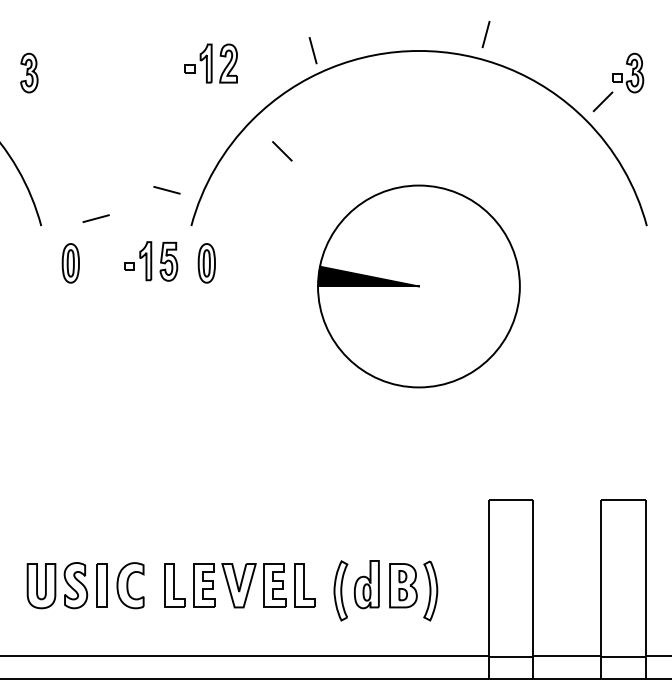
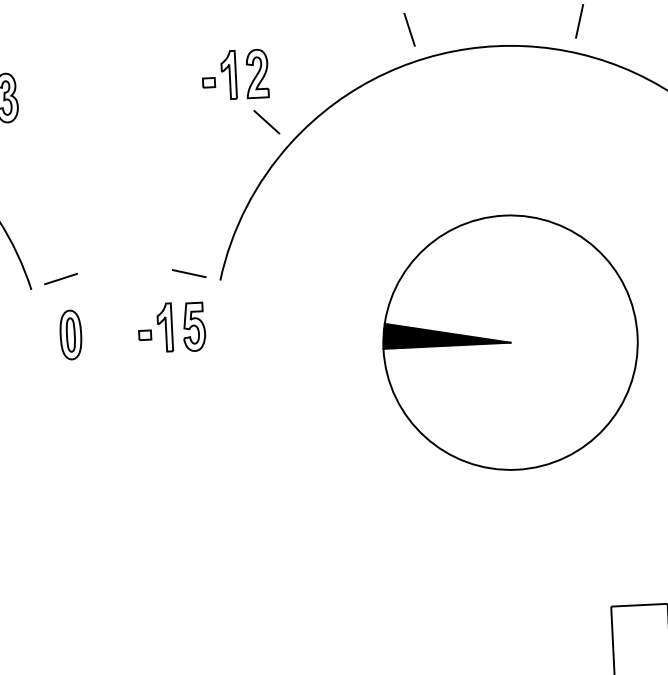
line: (312, 50) -> (408, 29), moved
line: (282, 151) -> (267, 122), moved
line: (166, 190) -> (188, 273), moved
line: (95, 218) -> (60, 278), moved
part: (206, 263) -> (241, 326), removed

